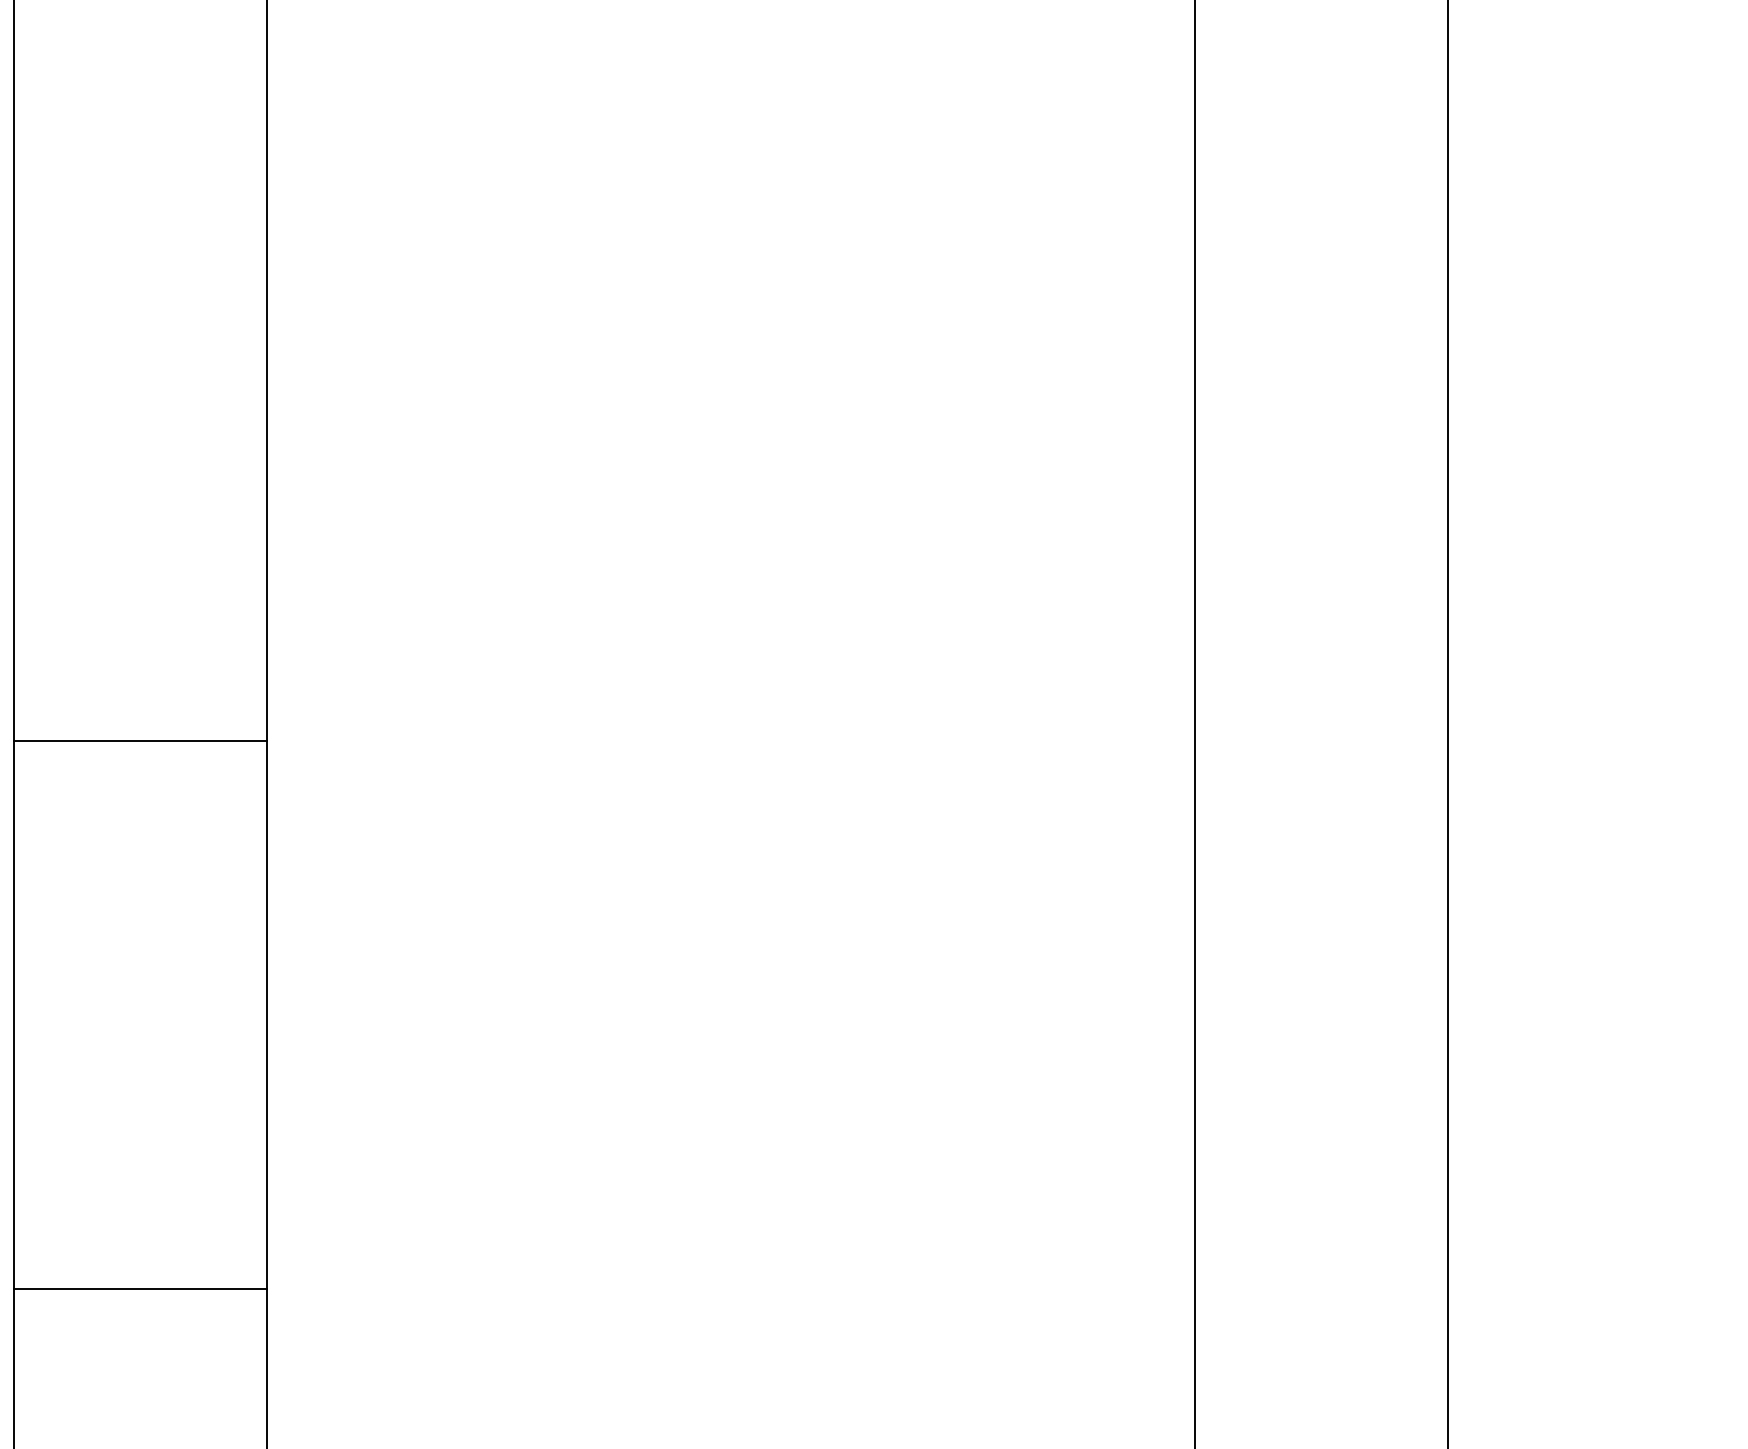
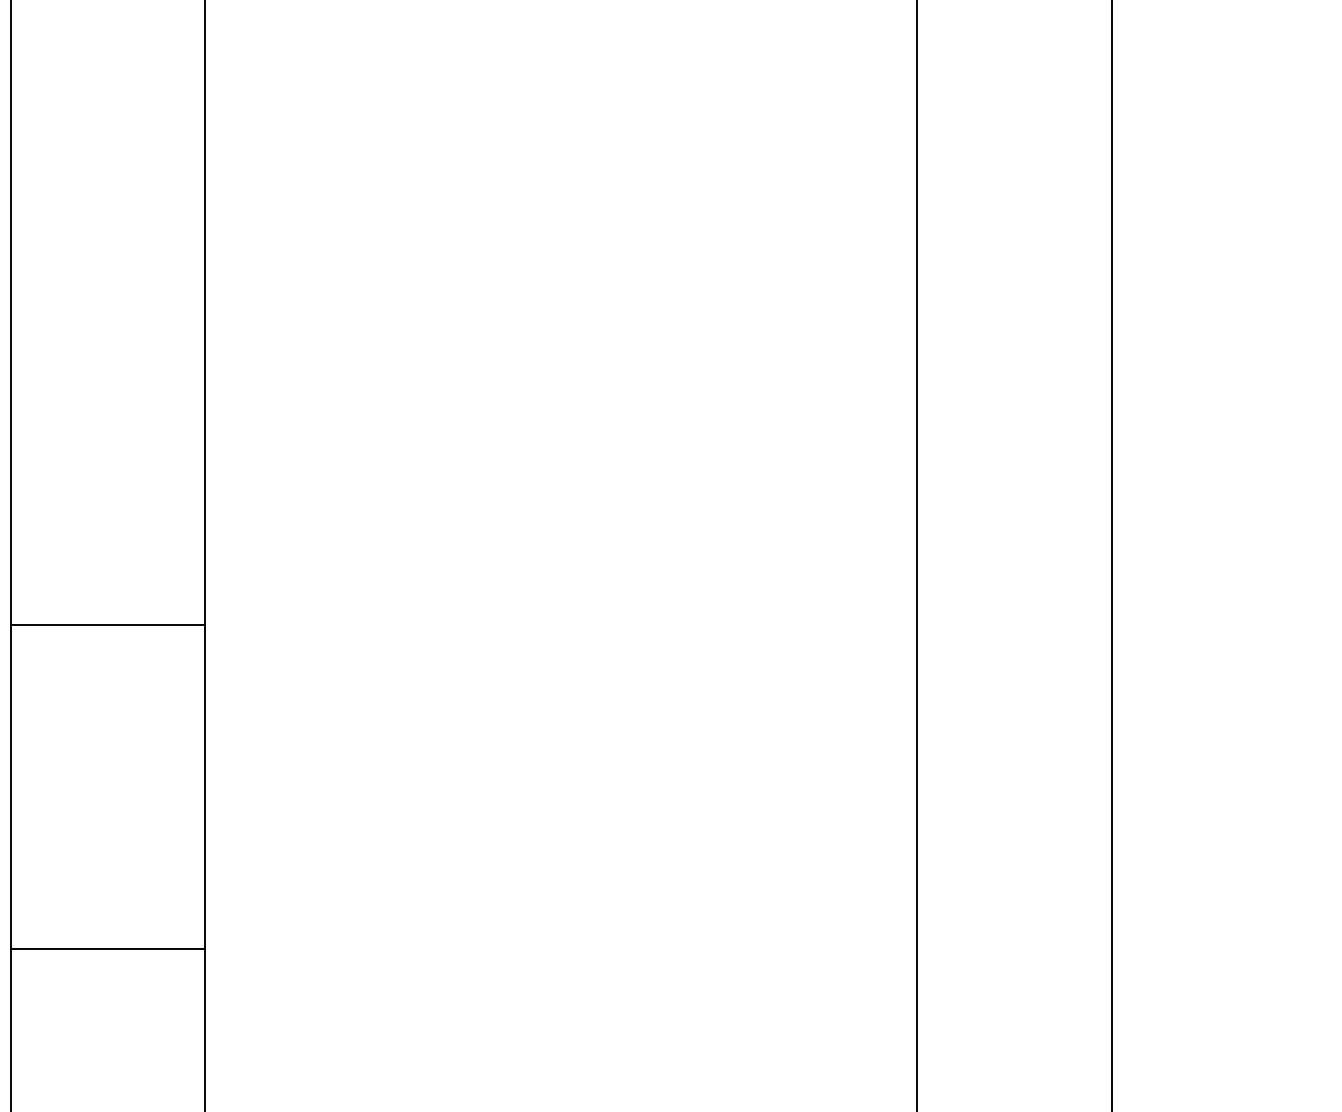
line: (139, 740) -> (107, 625), moved
line: (139, 1289) -> (107, 949), moved

